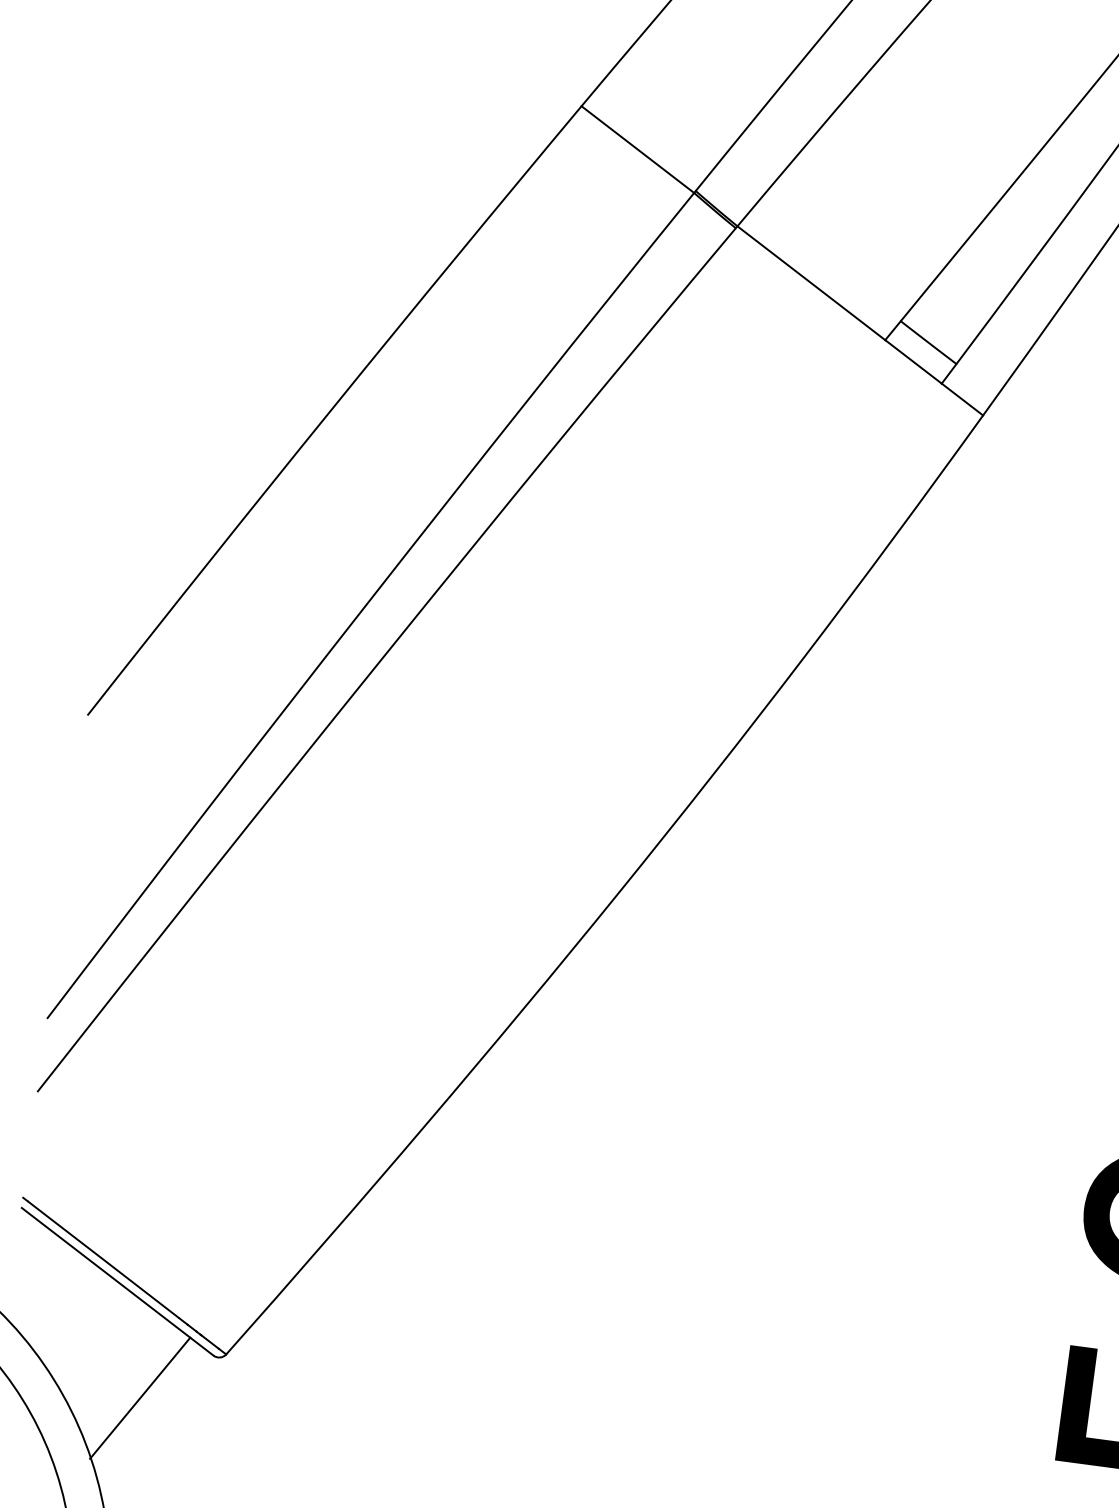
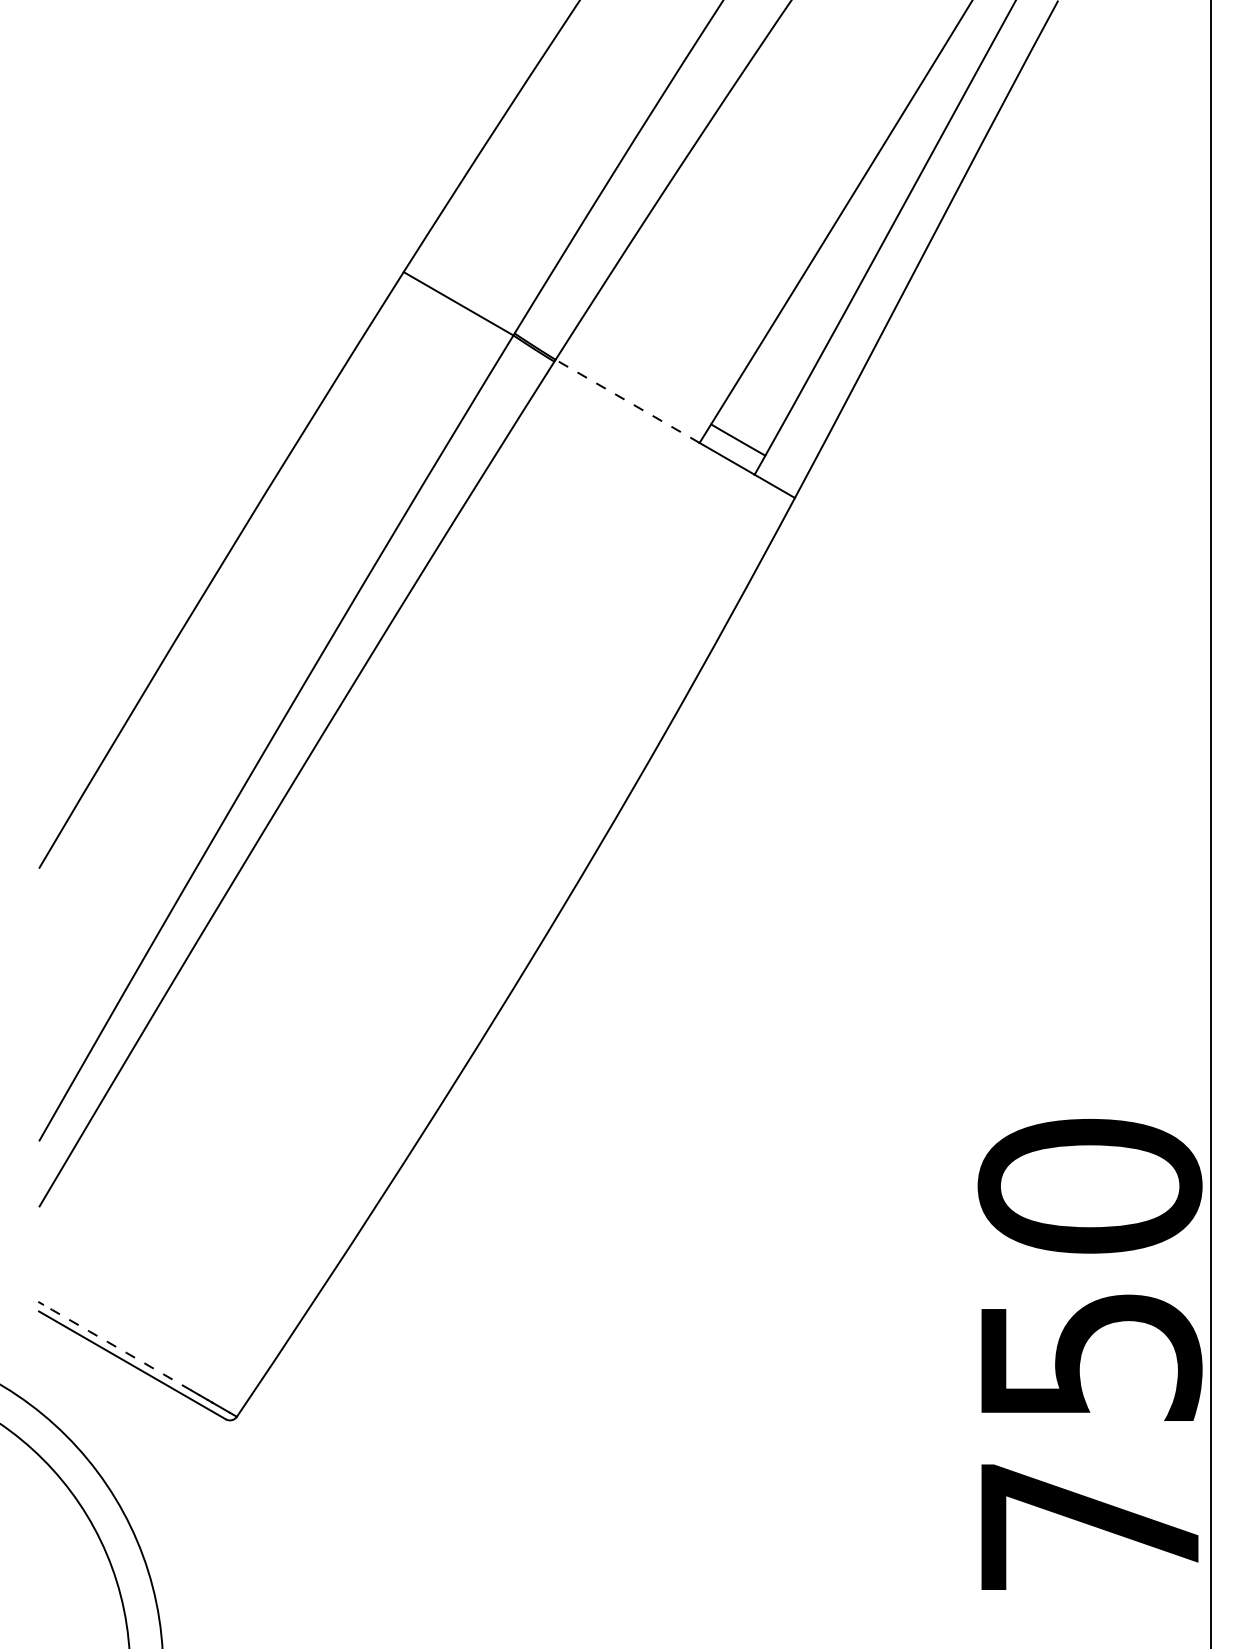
line: (811, 283) -> (627, 401), solid -> dashed
arc: (103, 1259) -> (117, 1347), solid -> dashed
line: (139, 1398) -> (165, 1465), removed

